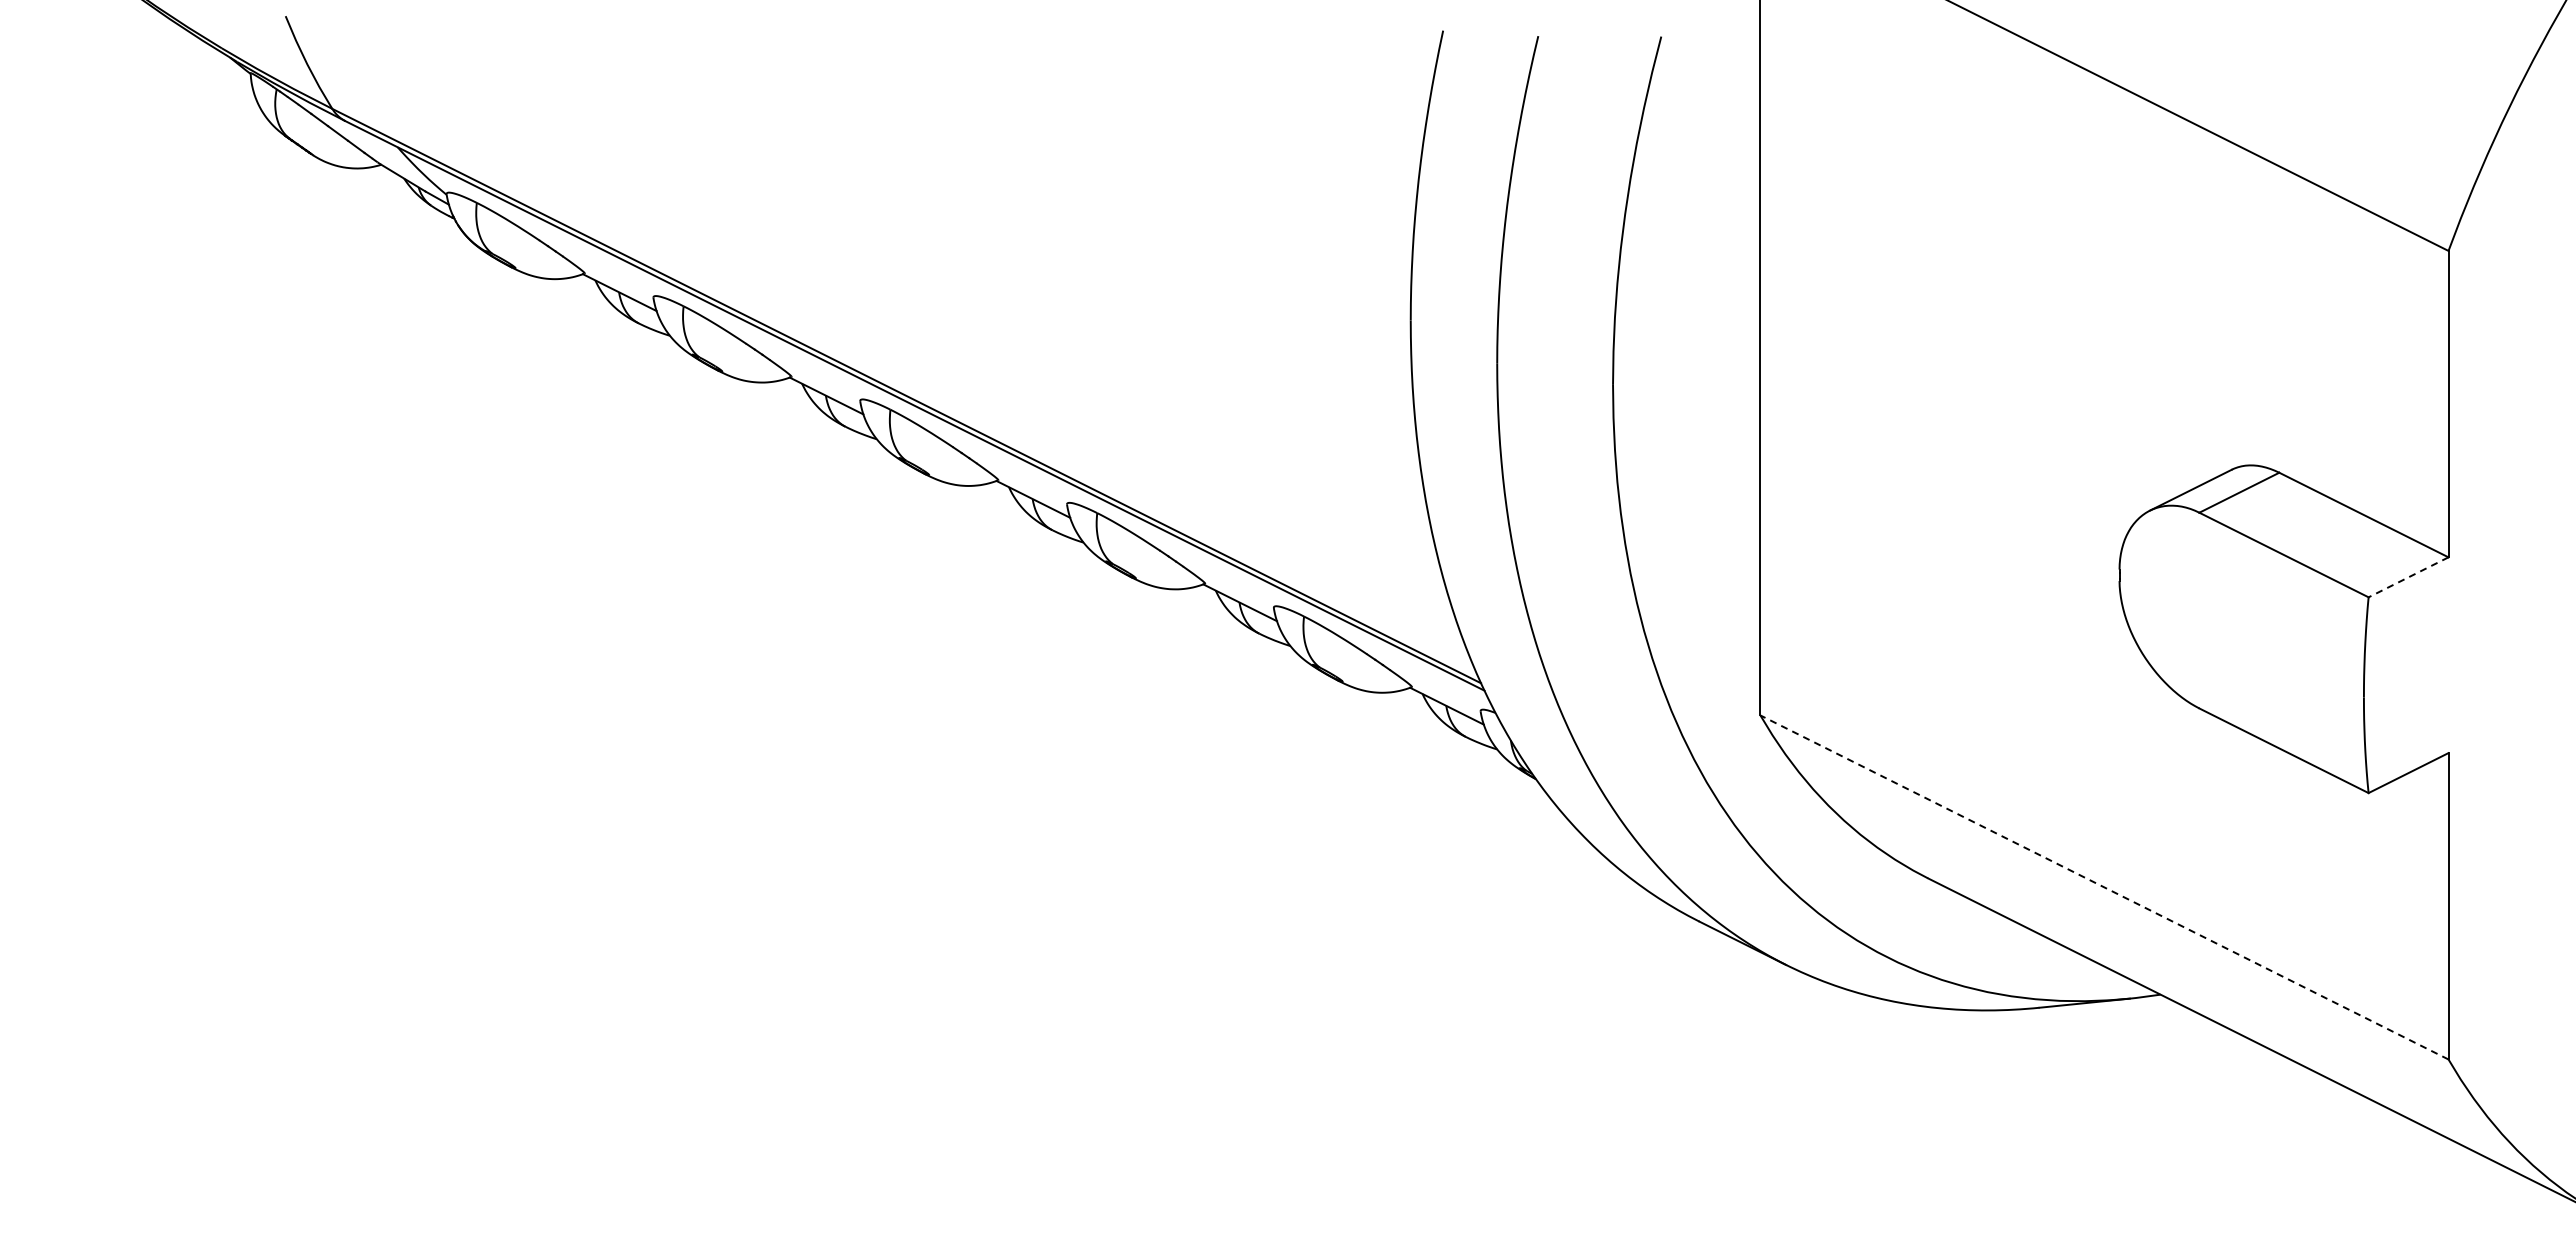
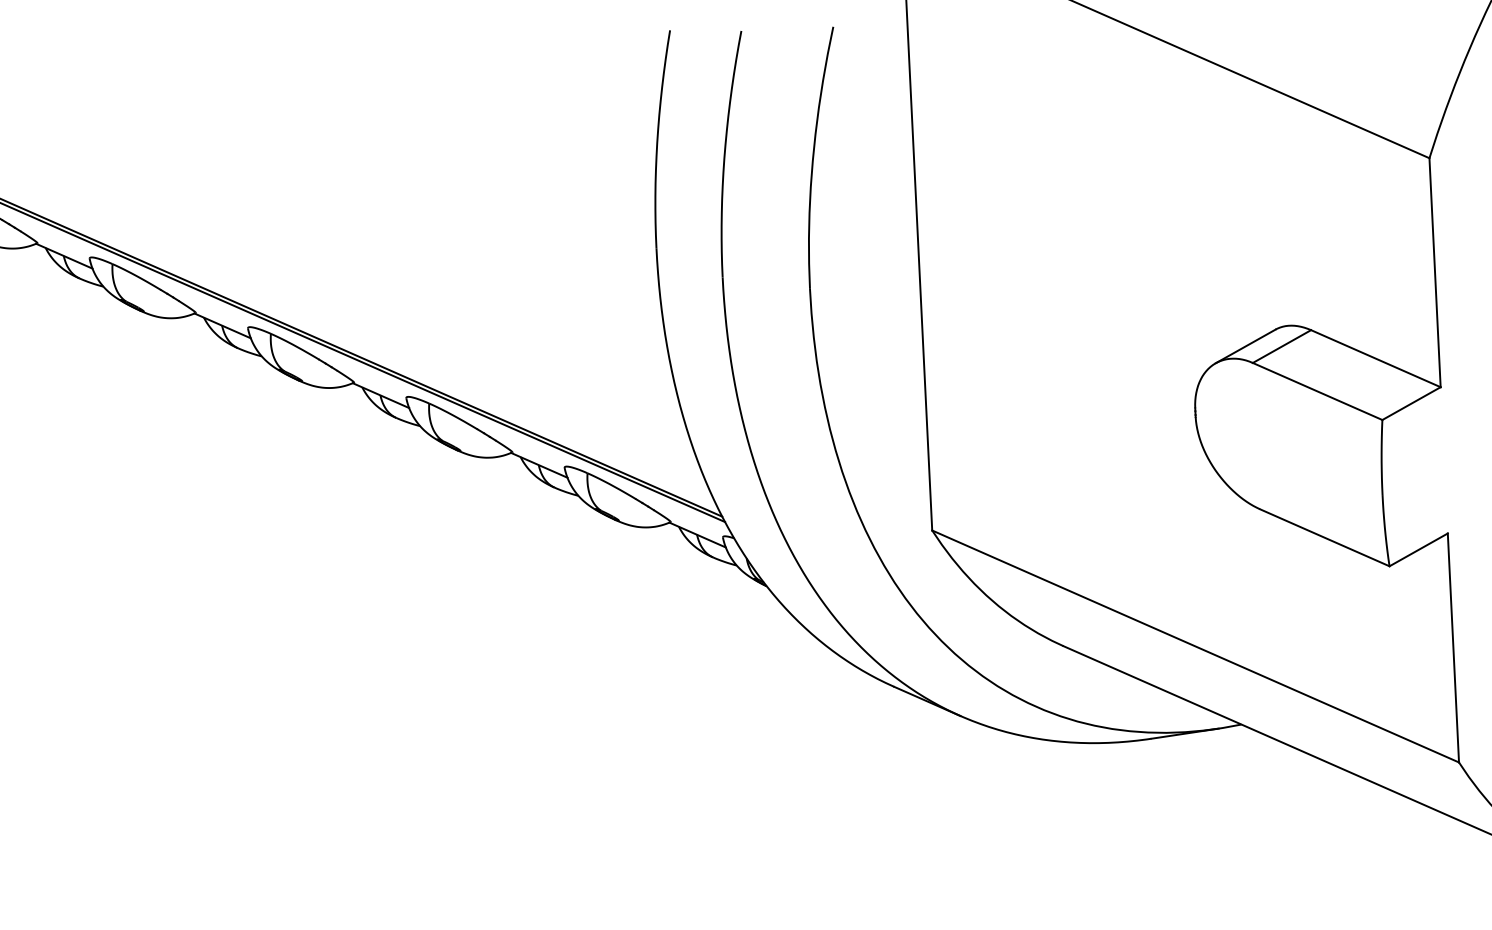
line: (2408, 577) -> (1411, 403), dashed -> solid
line: (2104, 887) -> (1195, 646), dashed -> solid

